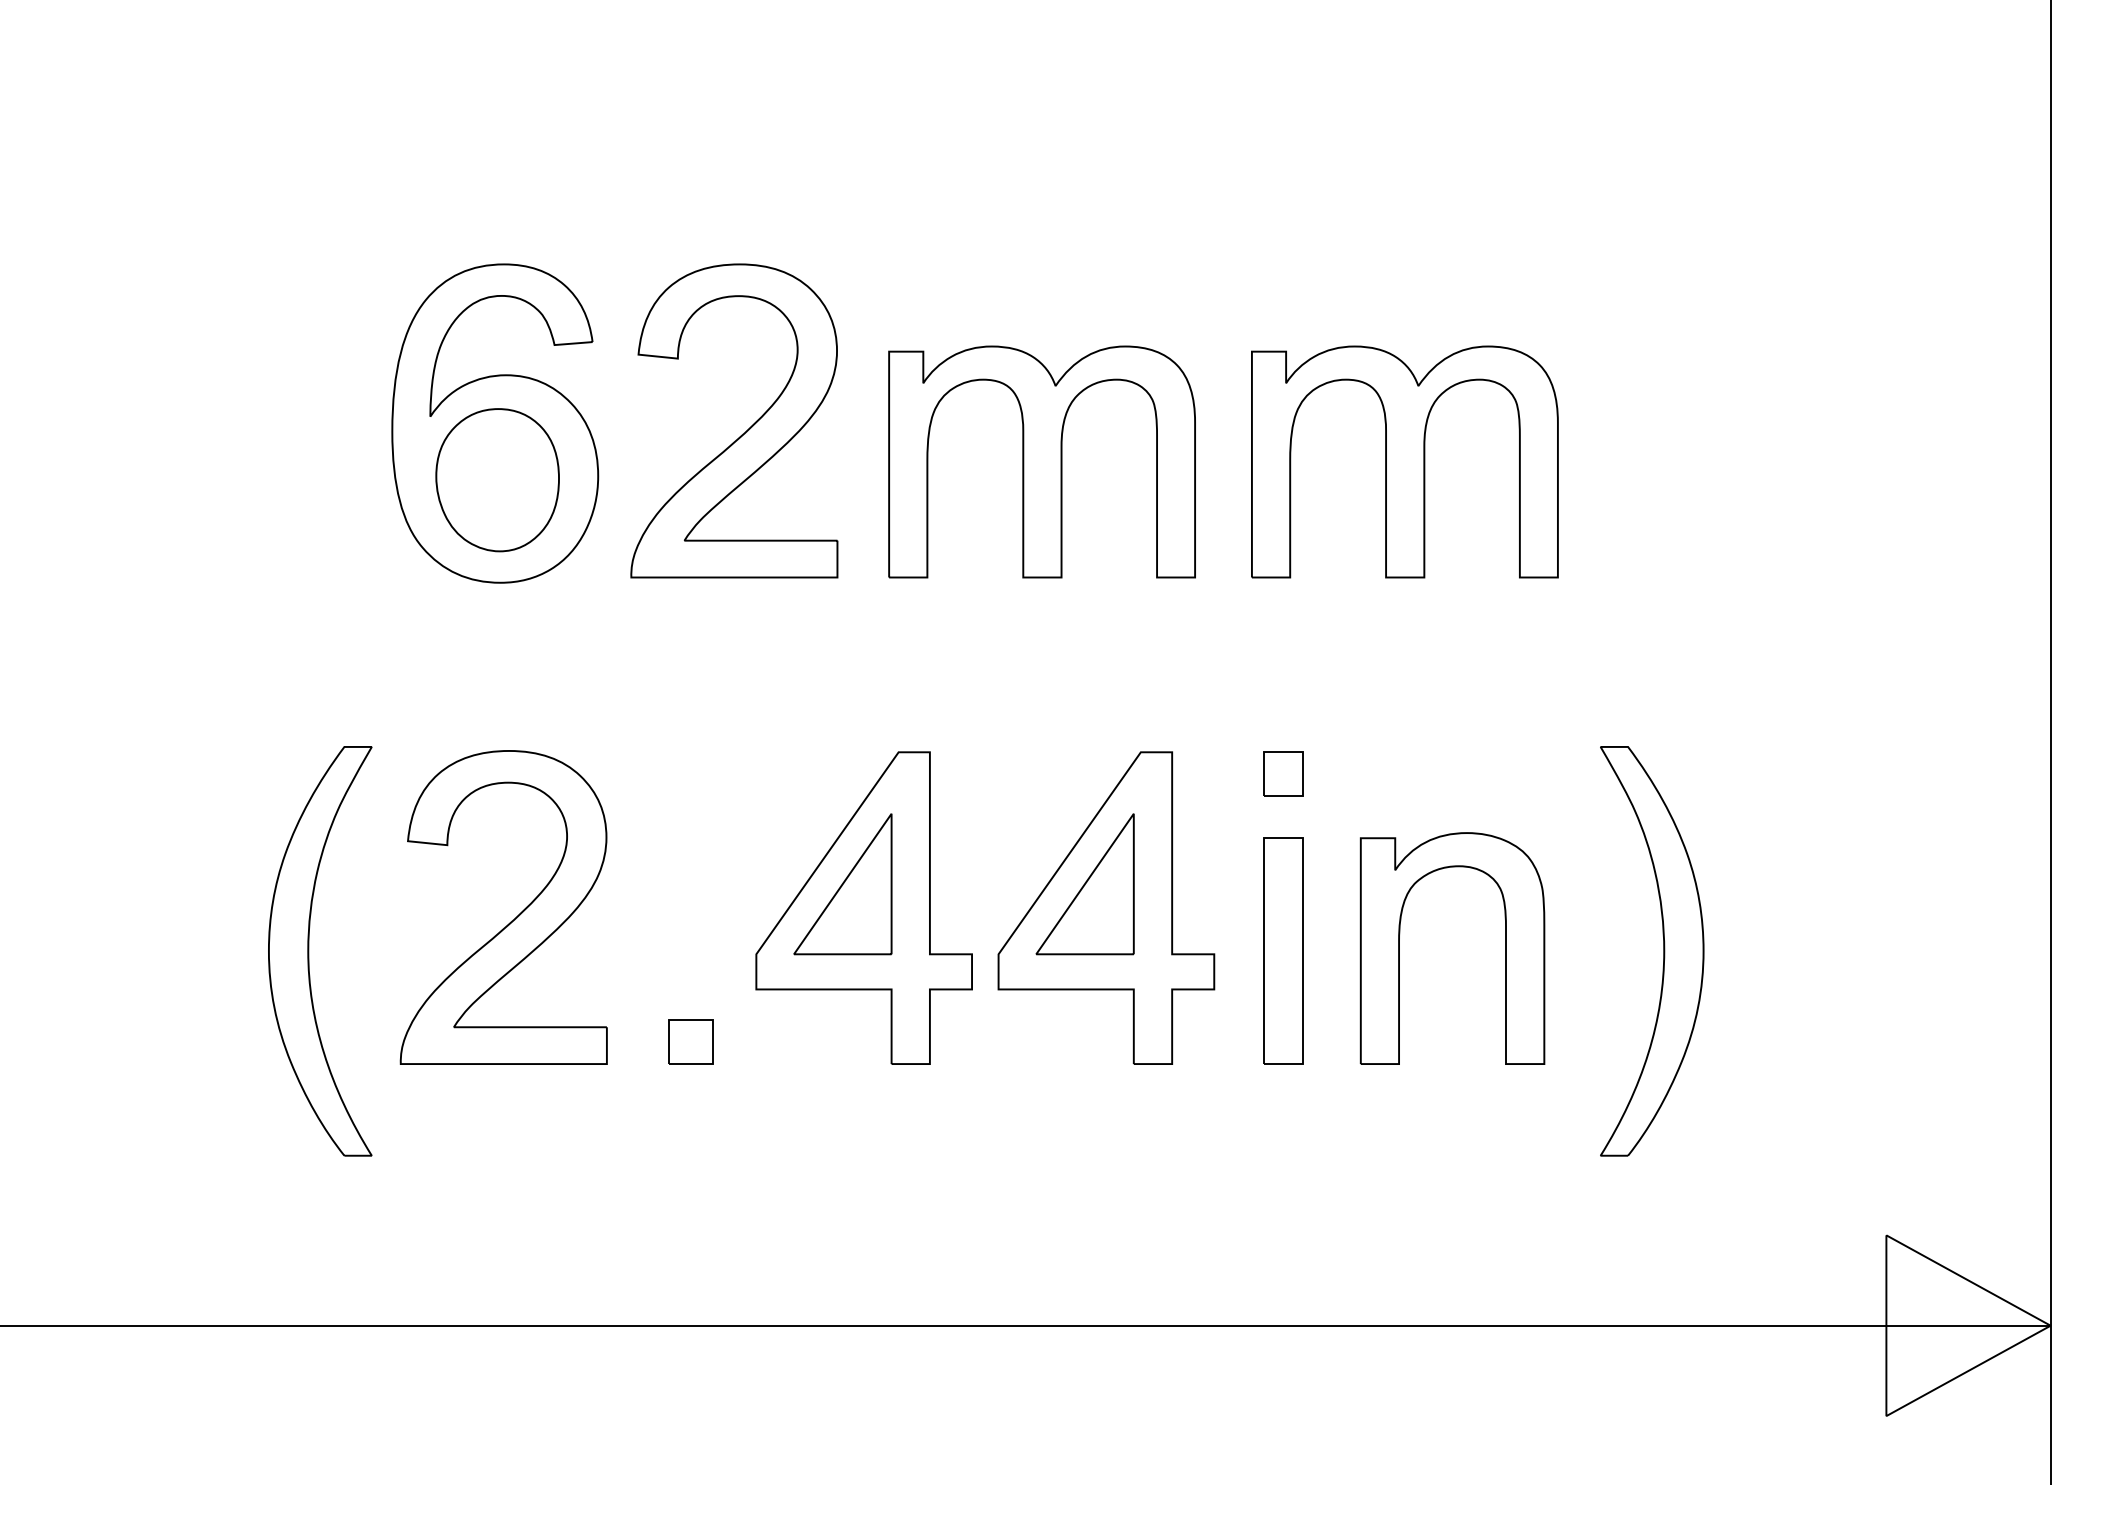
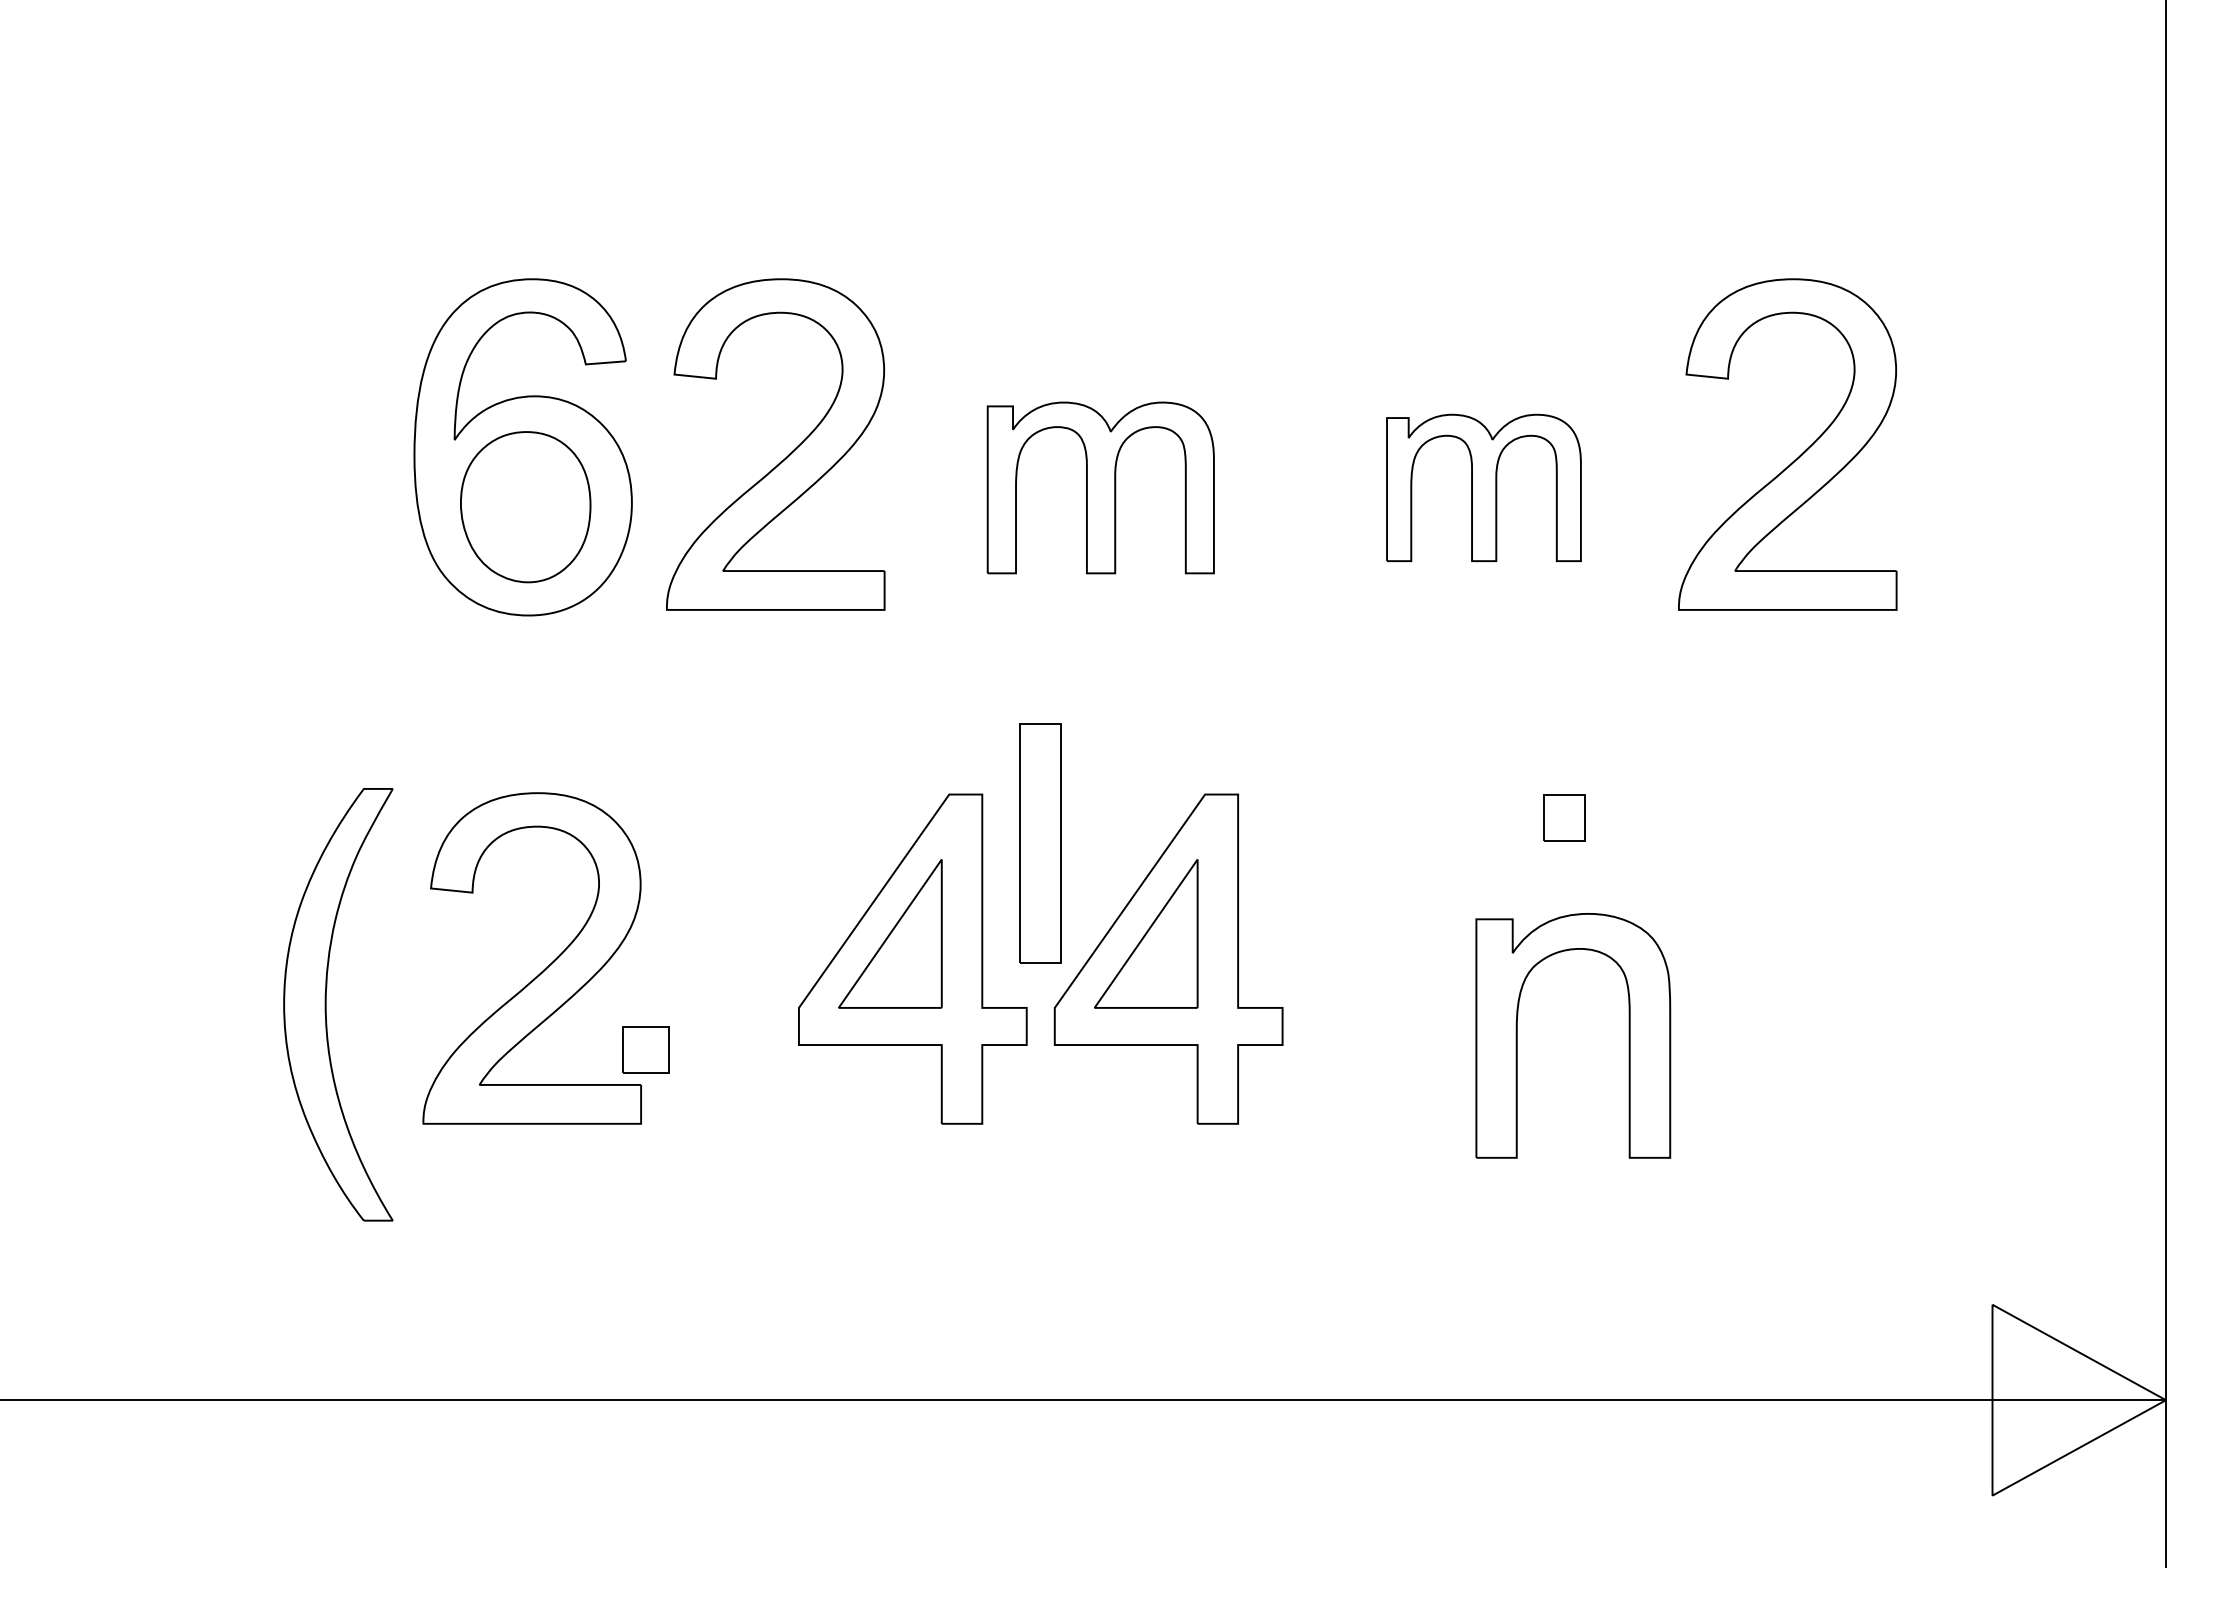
part: (1703, 431) -> (1799, 455), added
part: (1041, 461) -> (1100, 487), size x0.7
part: (1404, 461) -> (1483, 487), size x0.6
part: (1283, 774) -> (1564, 817), moved
part: (1504, 948) -> (1628, 1035), moved
part: (1662, 948) -> (1756, 1001), removed
part: (1283, 951) -> (1040, 843), moved
part: (690, 1041) -> (645, 1049), moved

